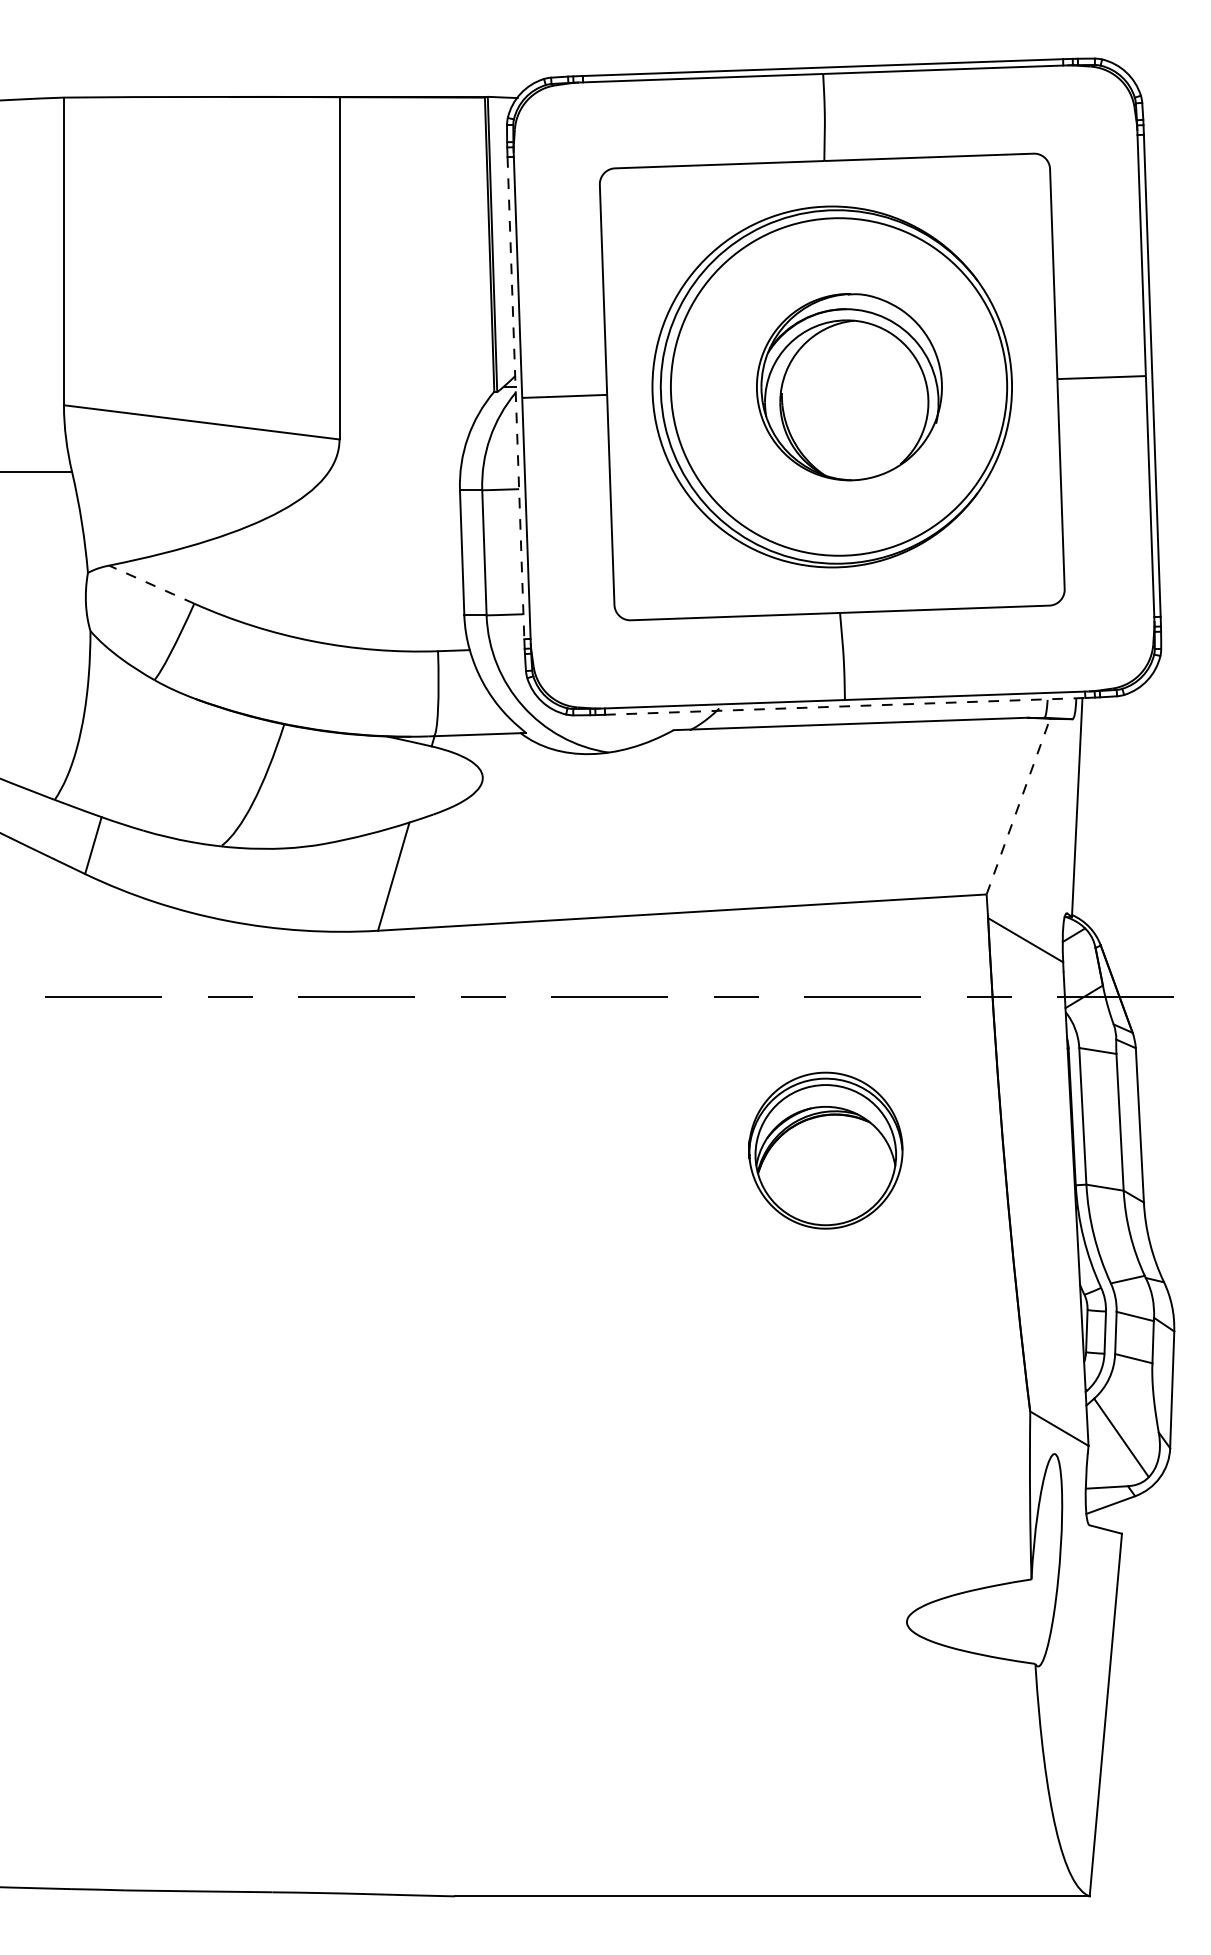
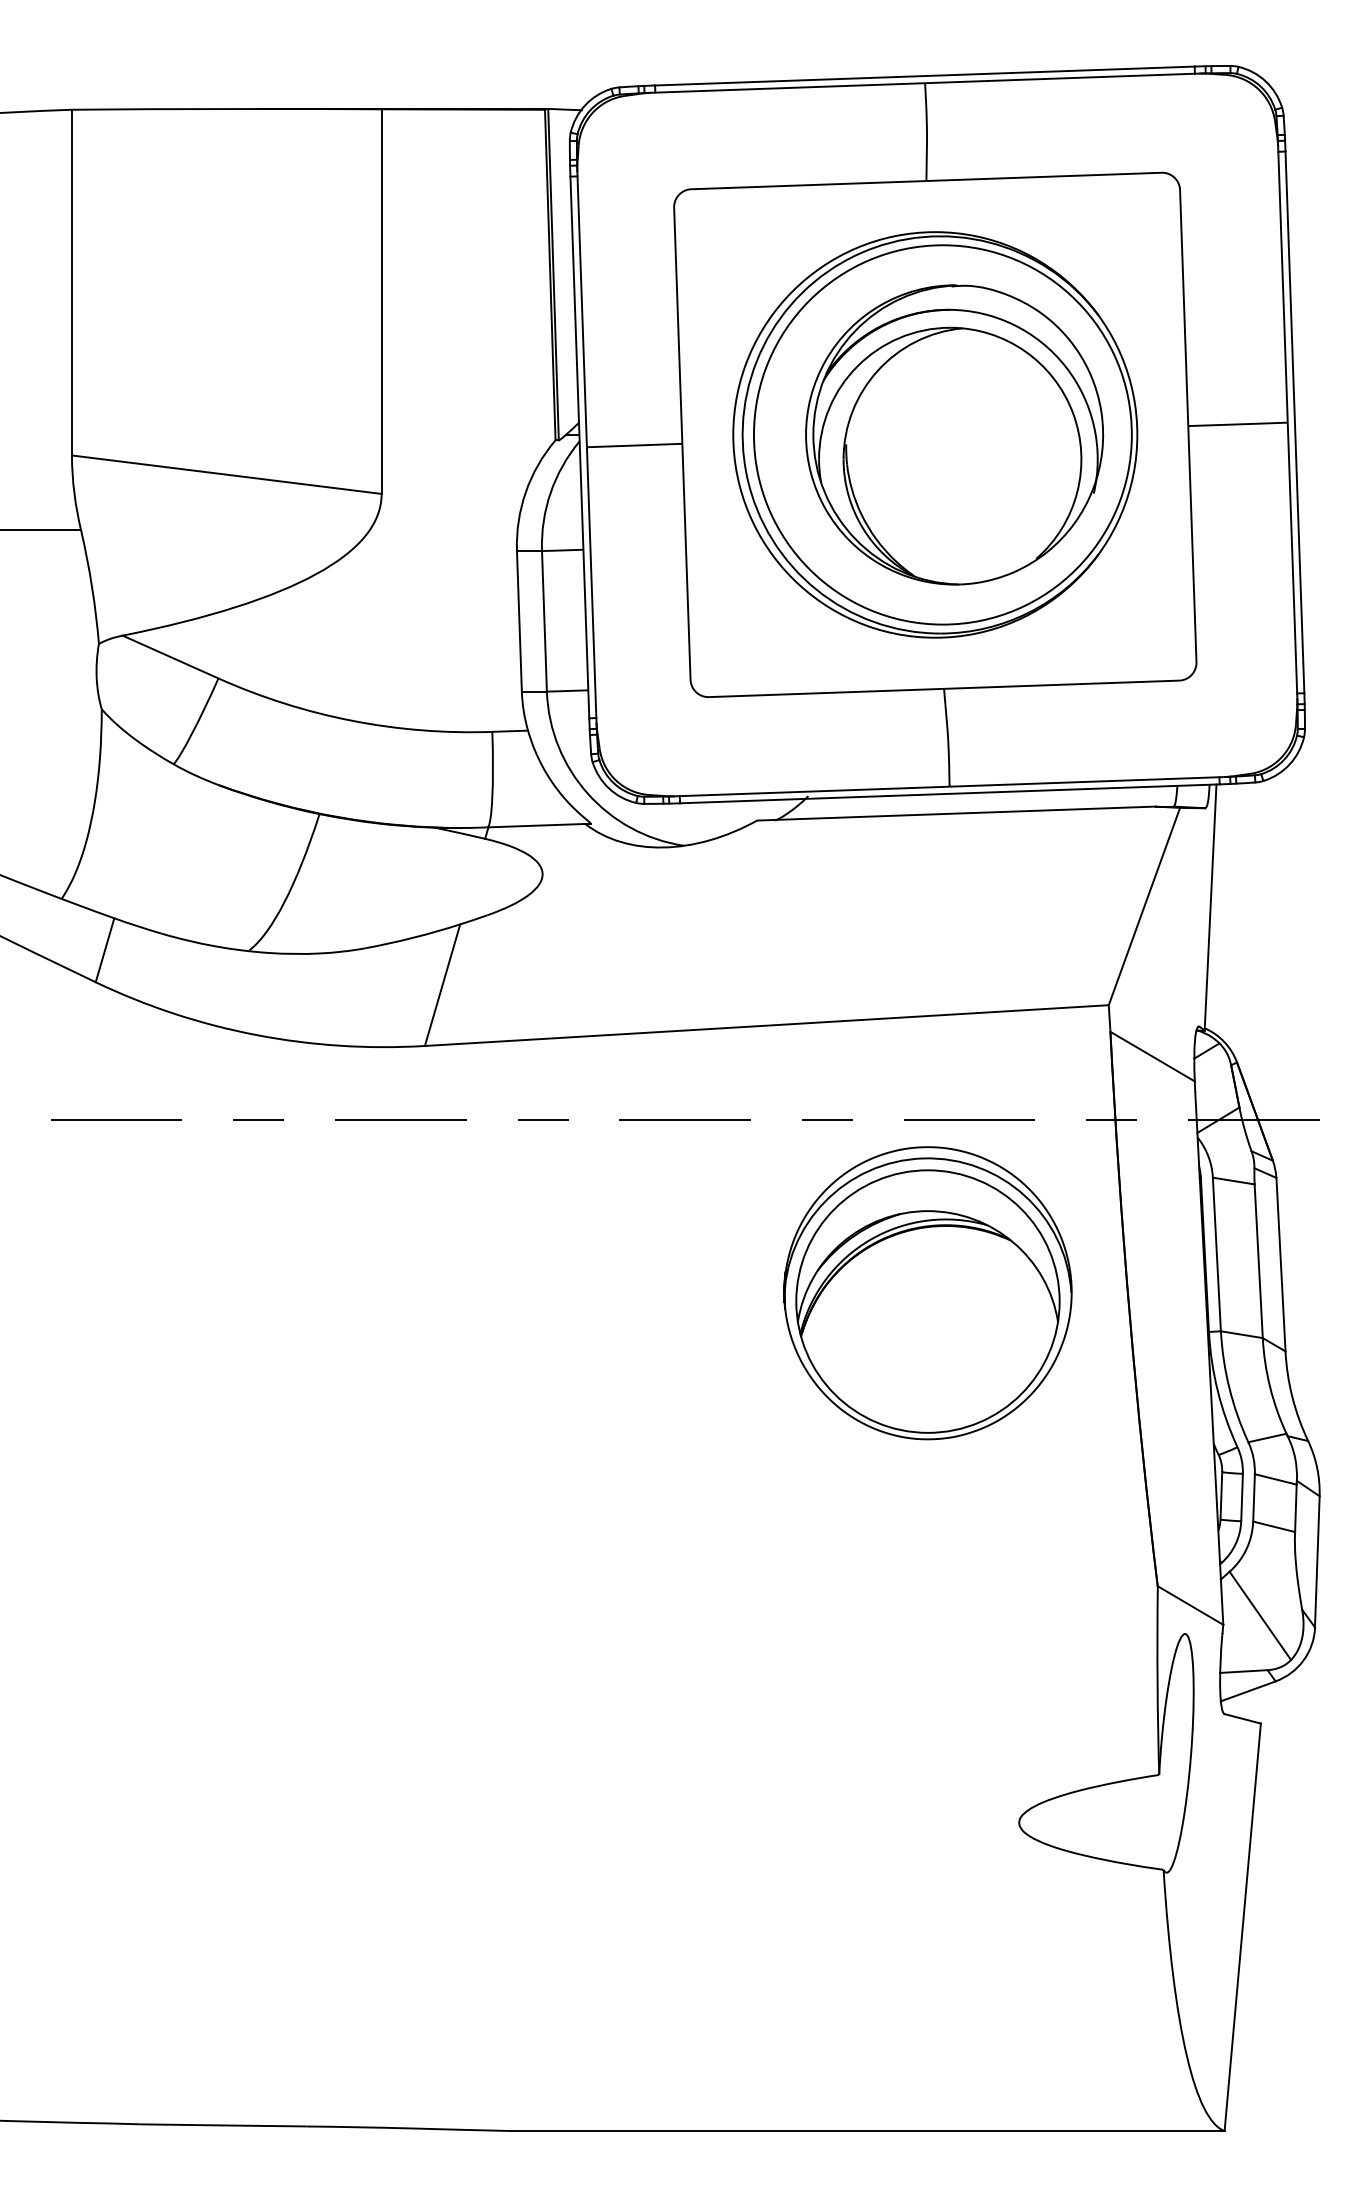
part: (849, 387) -> (954, 435), size x1.43
line: (515, 398) -> (579, 447), dashed -> solid
line: (151, 584) -> (170, 656), dashed -> solid
line: (845, 706) -> (950, 793), dashed -> solid
line: (1018, 806) -> (1144, 906), dashed -> solid
part: (825, 1150) -> (927, 1292), size x1.67

